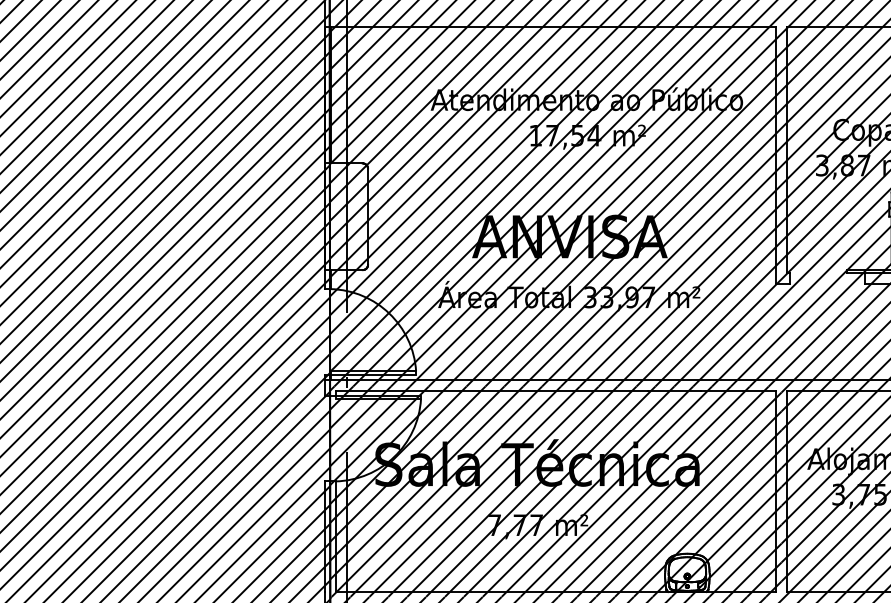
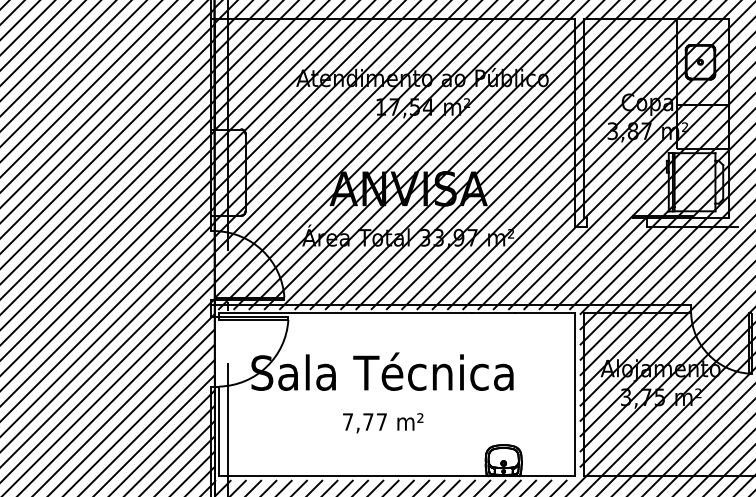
hatch: (554, 491) -> (396, 394), removed

